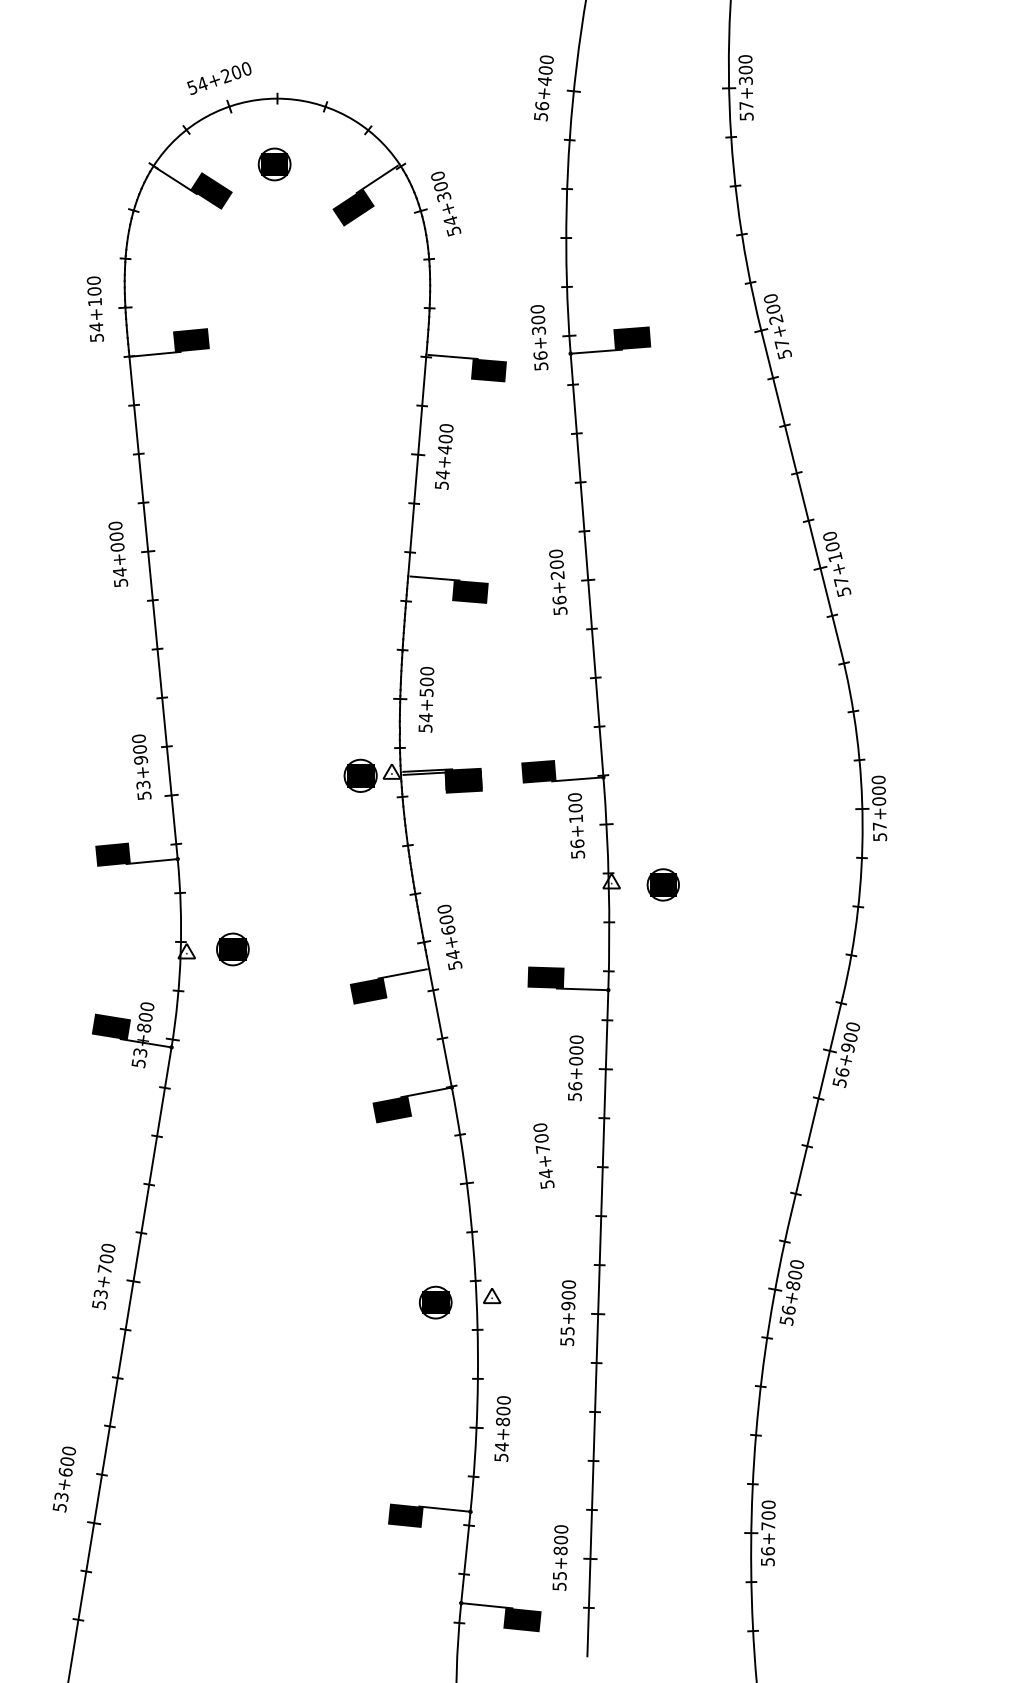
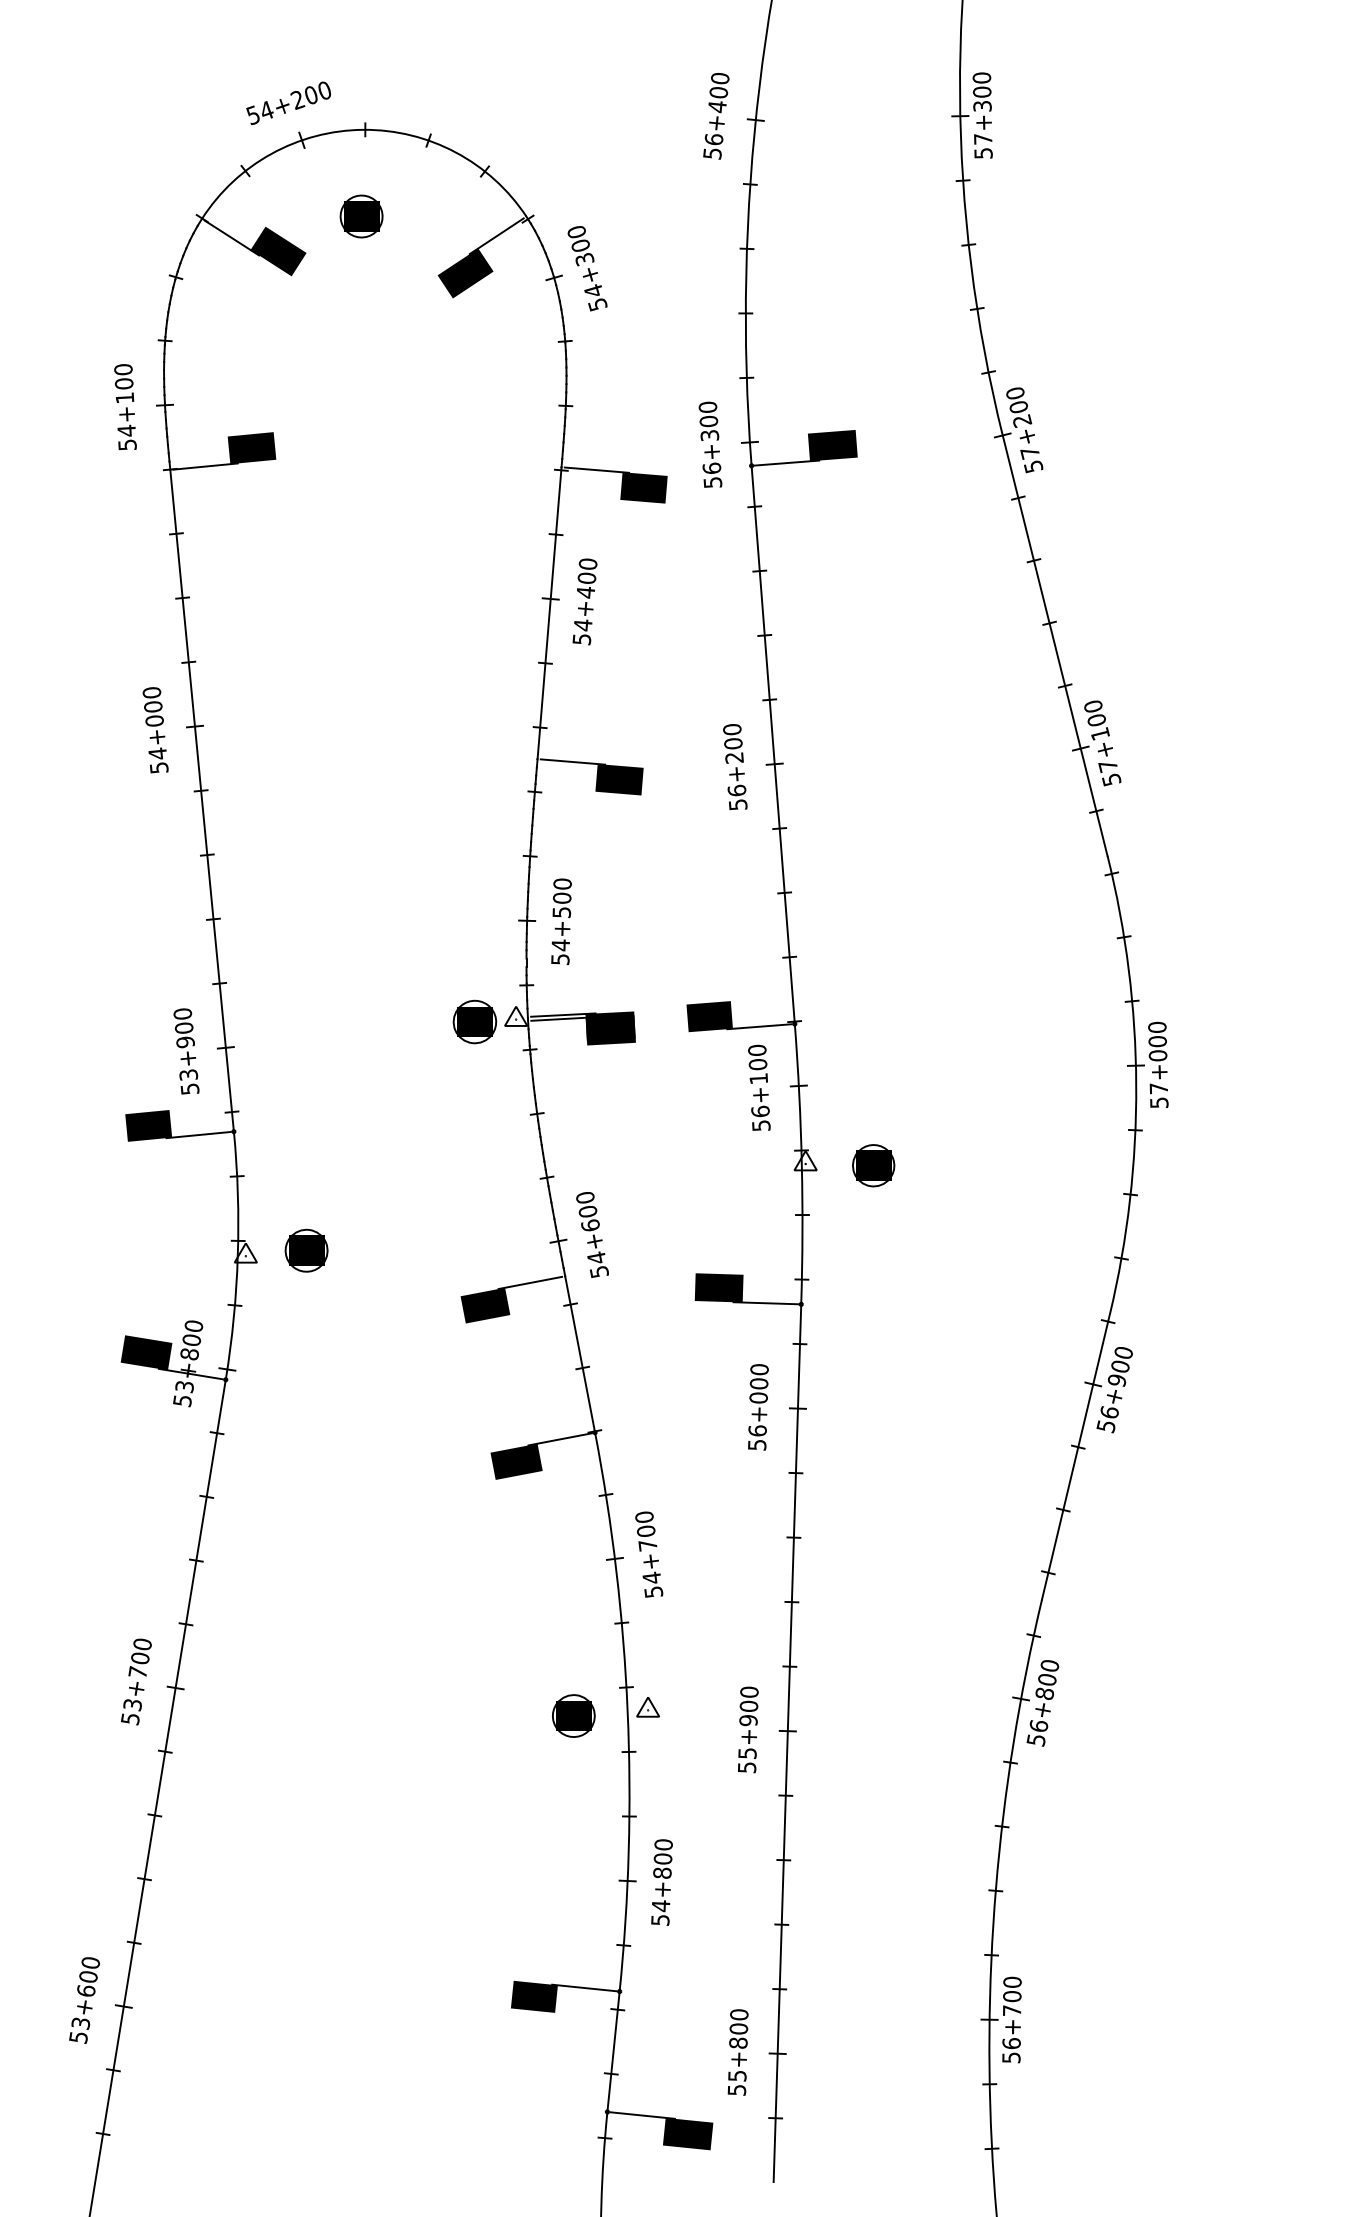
text: (141, 766) -> (186, 1050), moved
text: (543, 1155) -> (648, 1553), moved
text: (64, 1479) -> (84, 2000), moved

